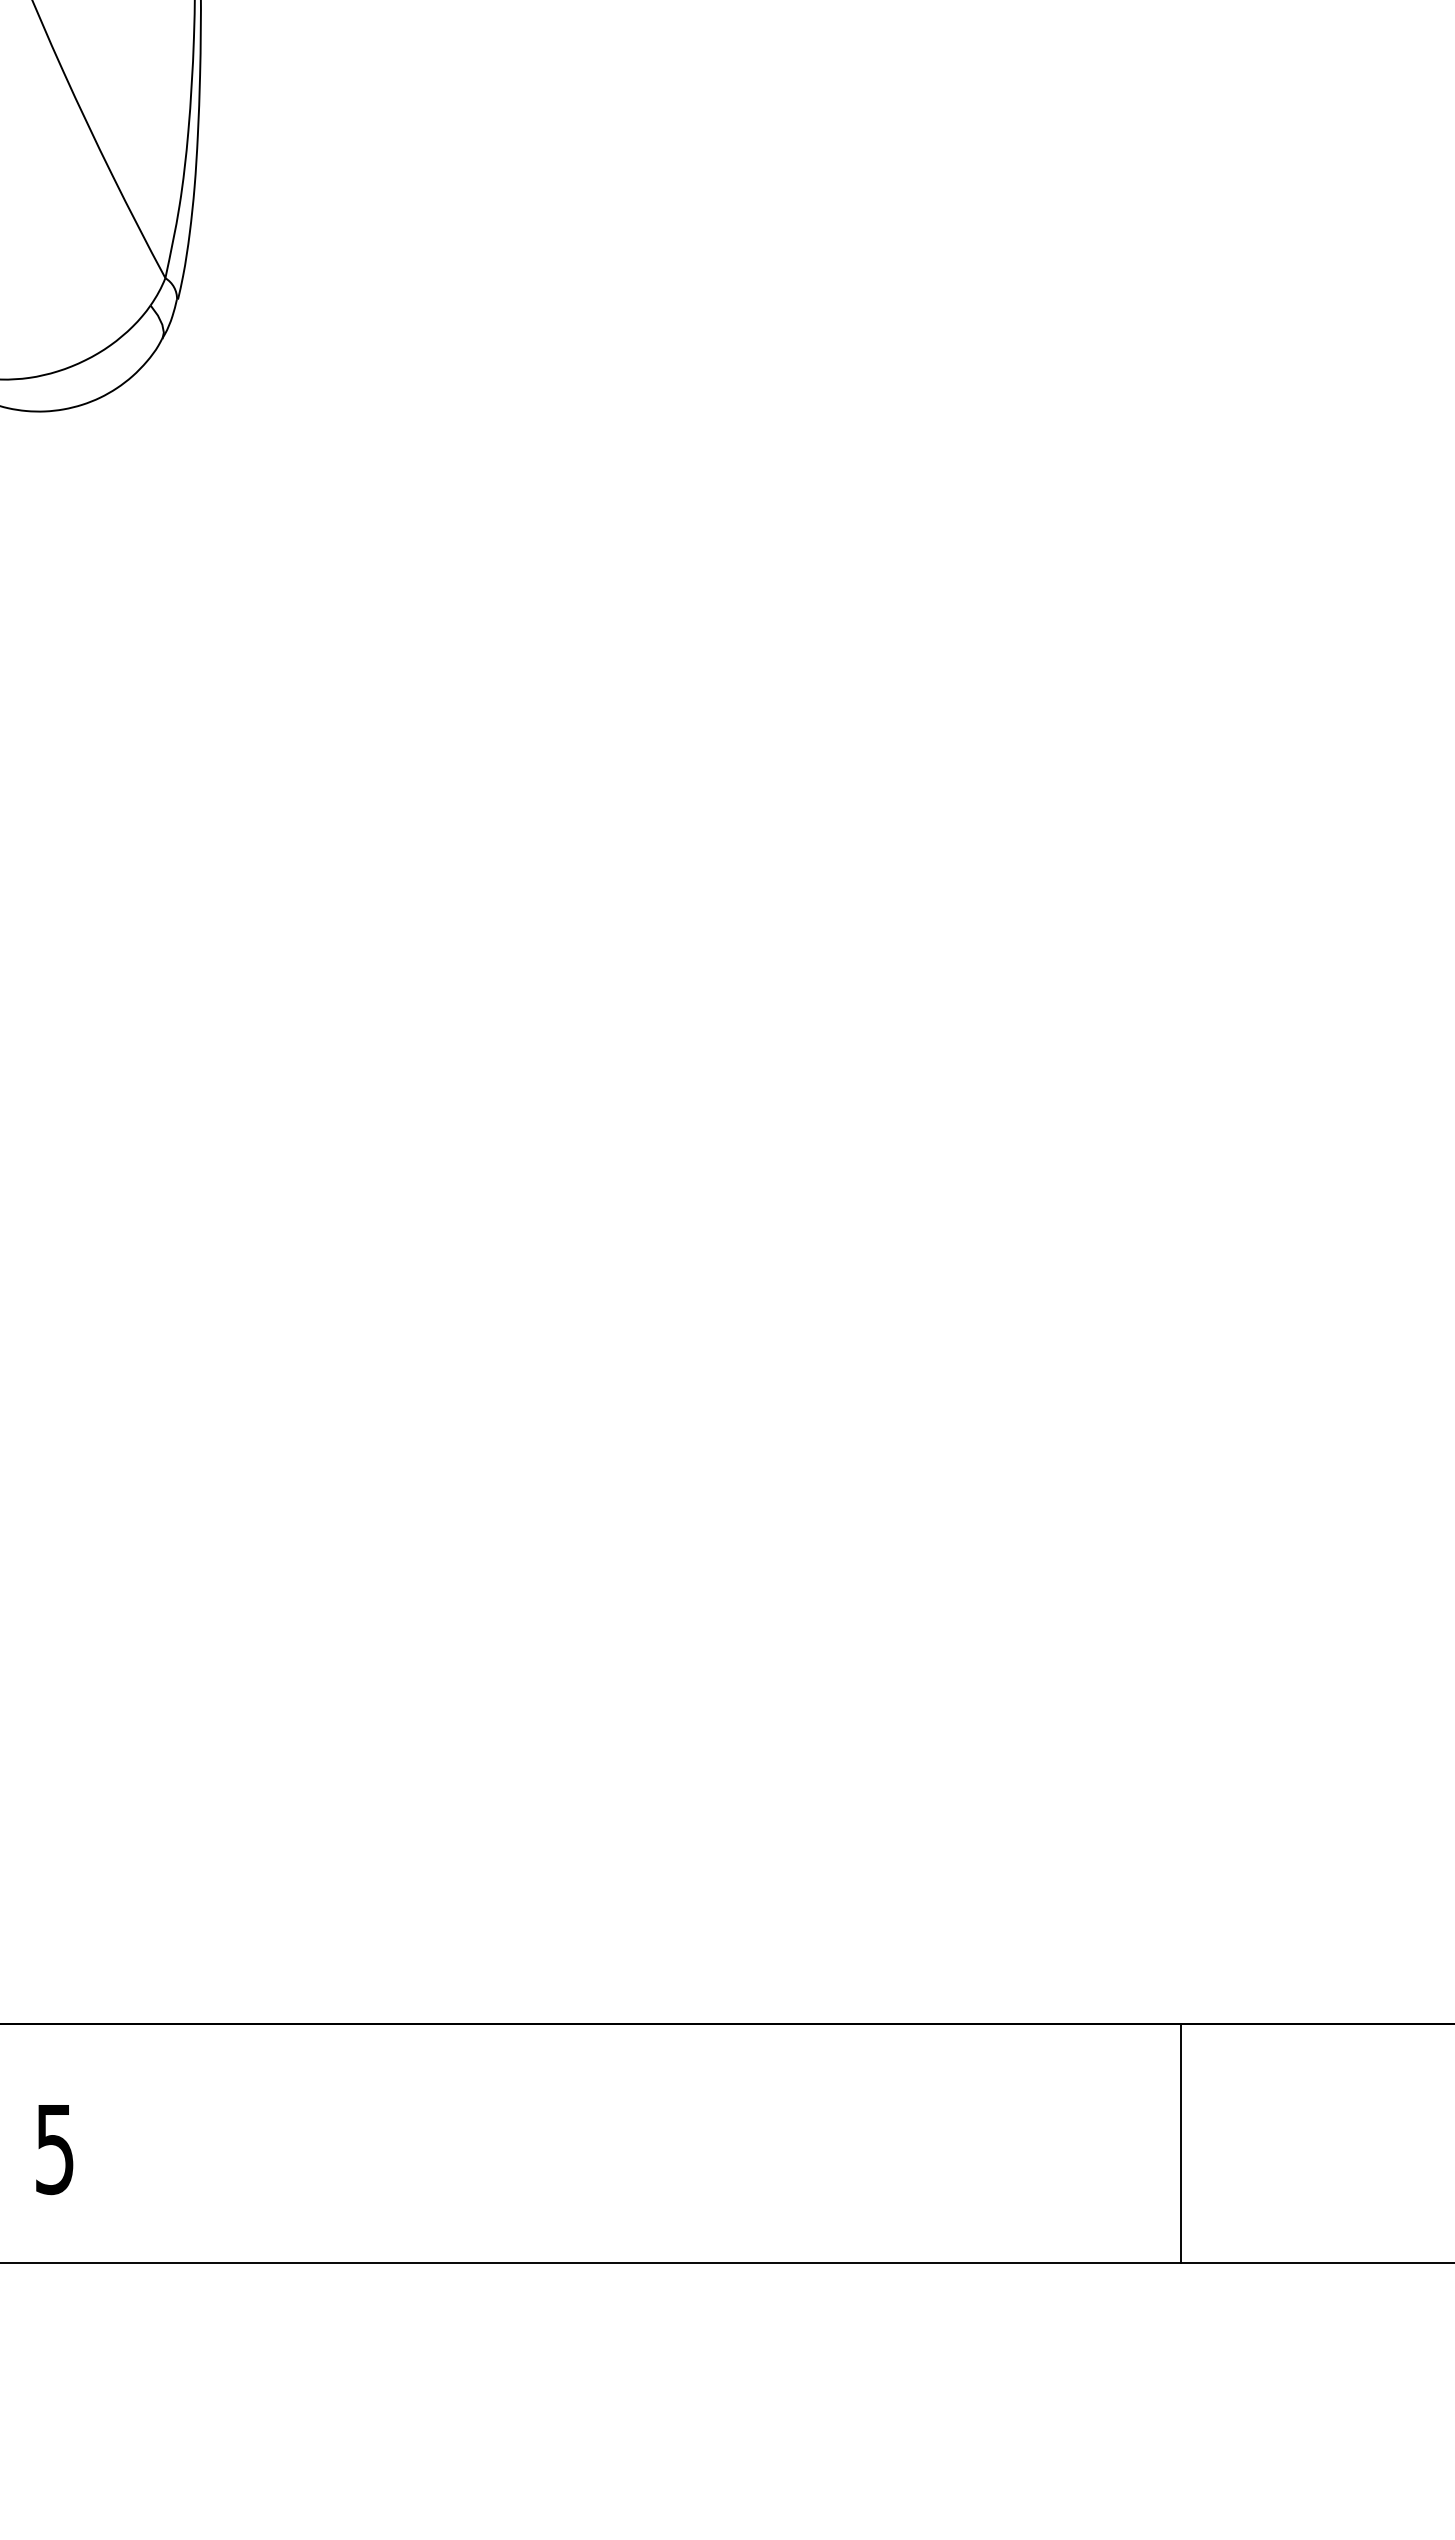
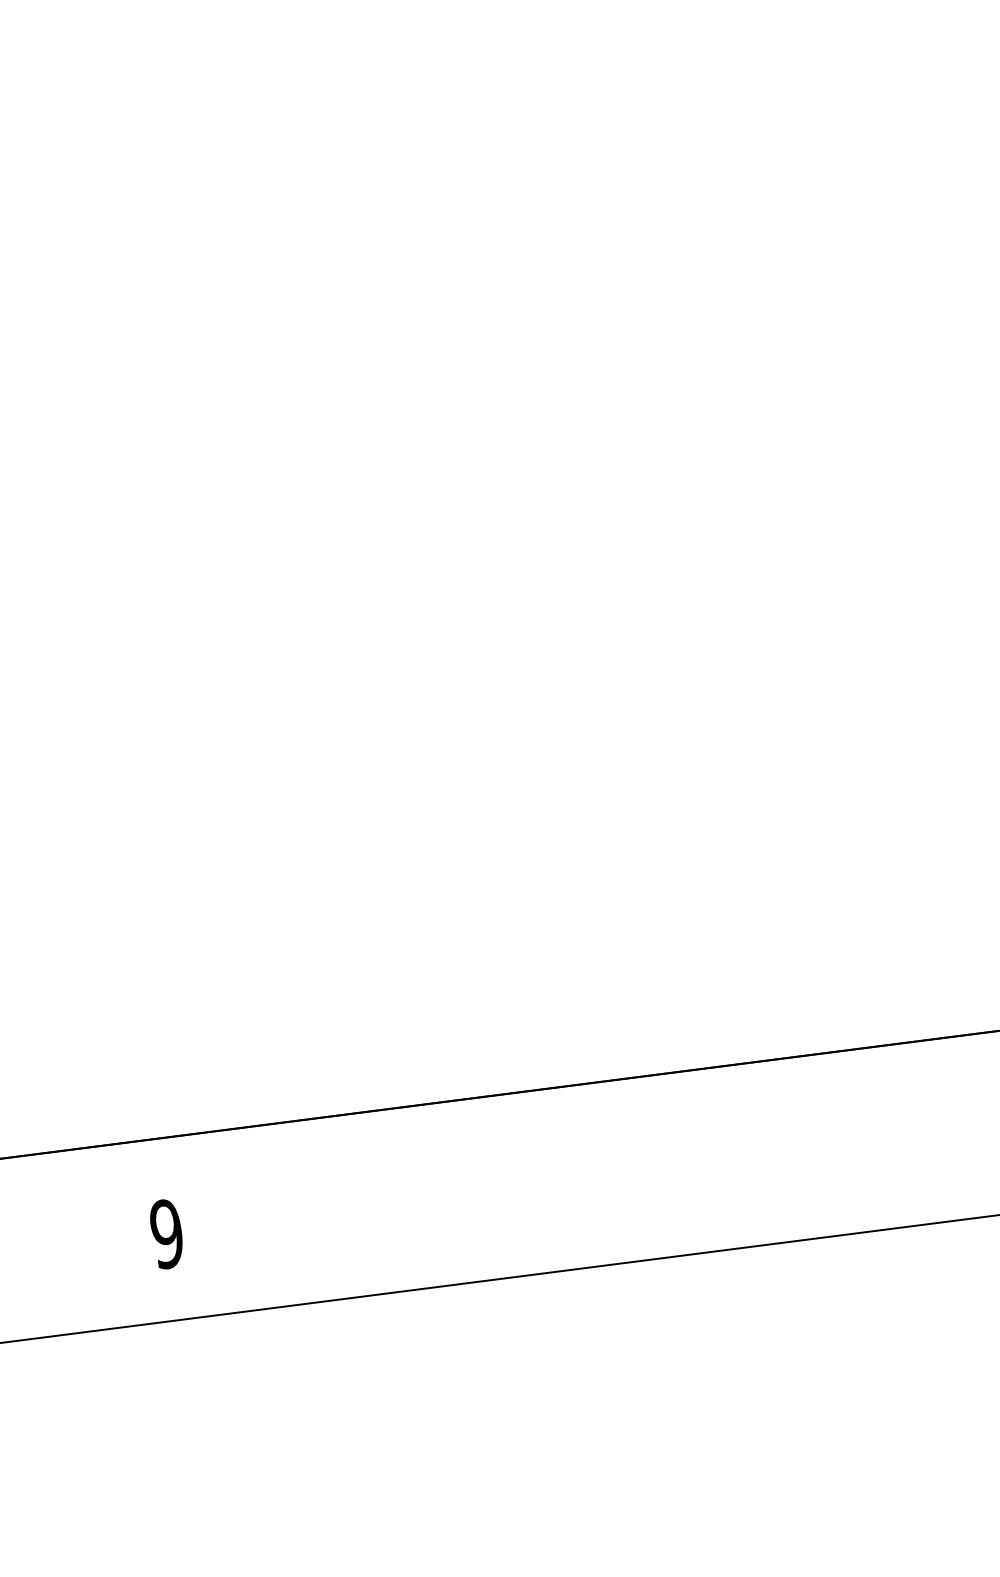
text: (54, 2148) -> (166, 1233), 5 -> 9

